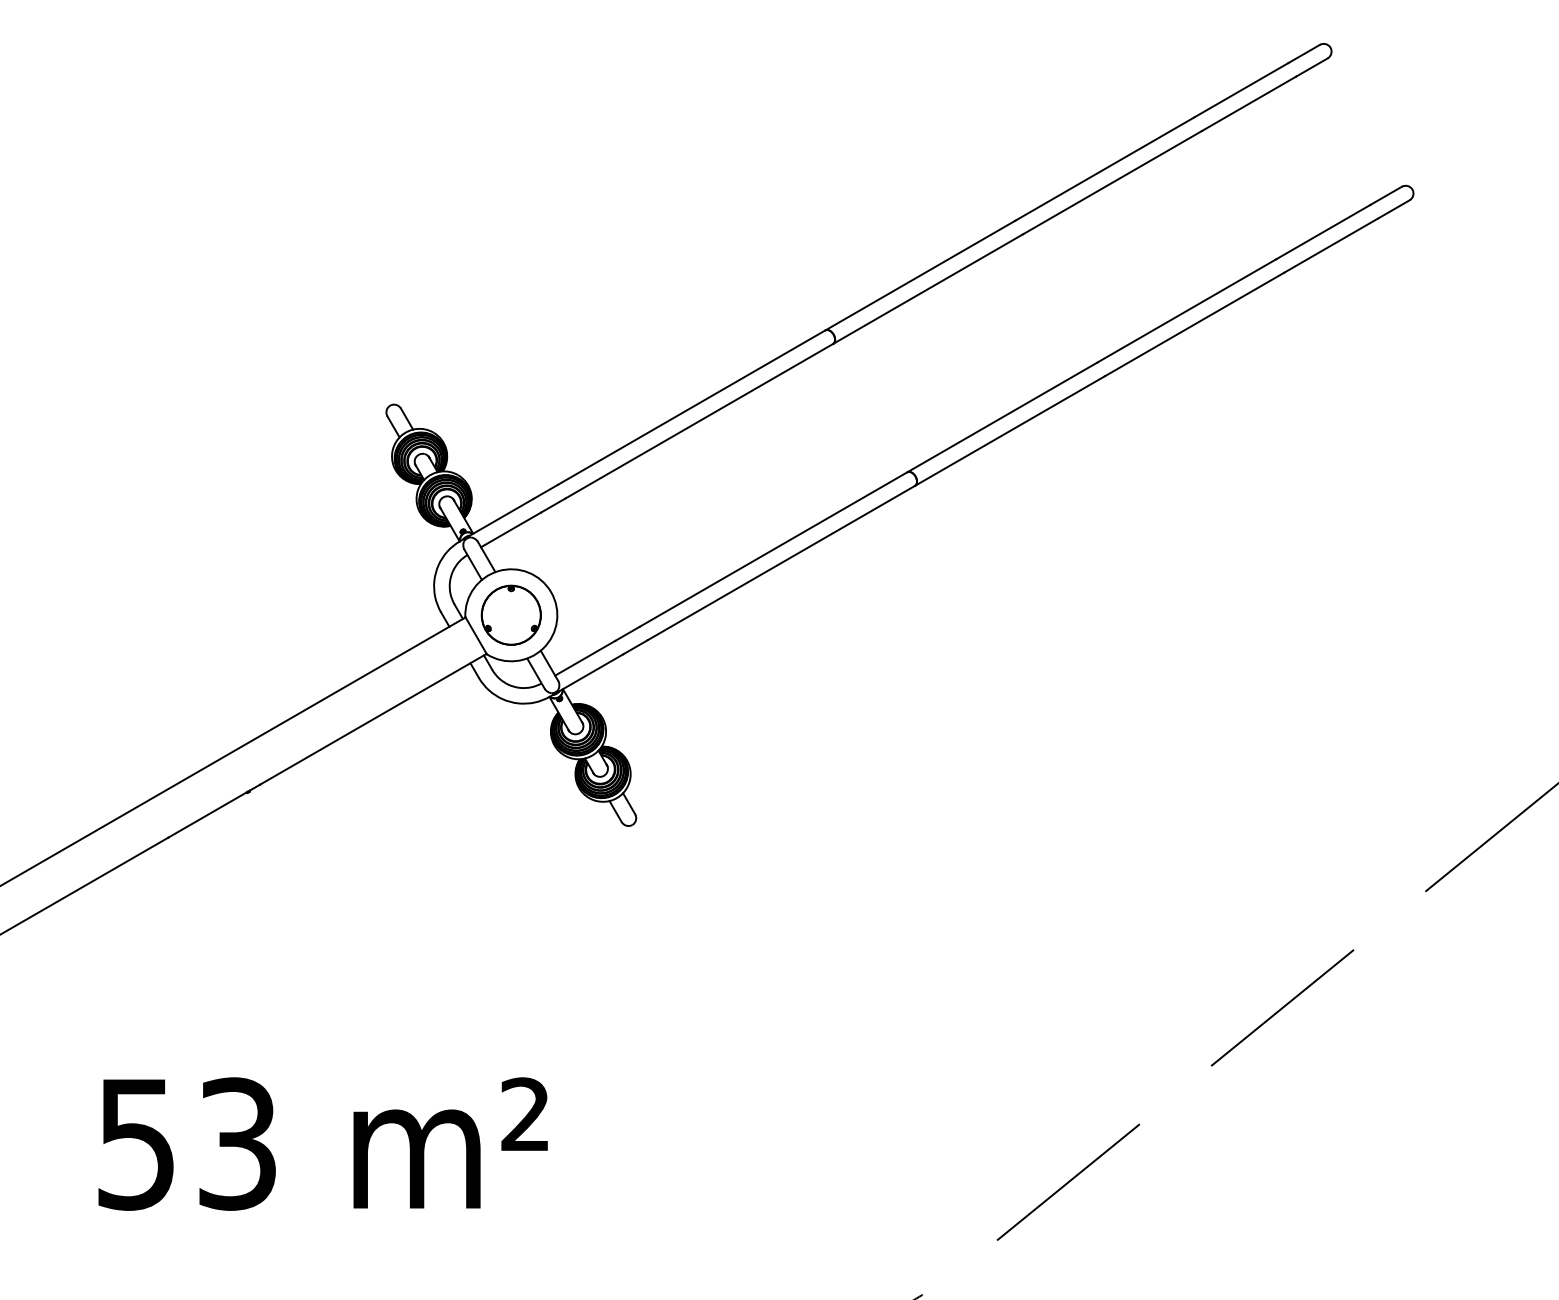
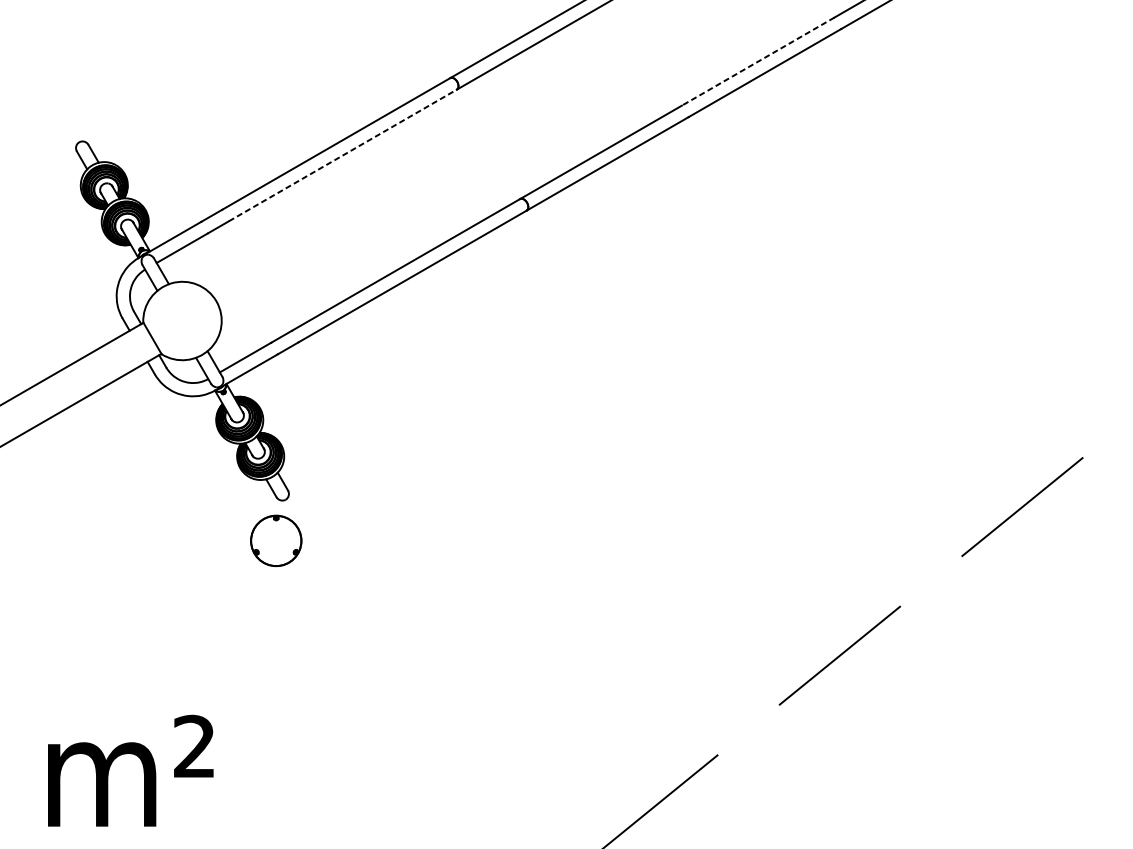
line: (1186, 311) -> (758, 62), solid -> dashed
line: (699, 420) -> (342, 154), solid -> dashed
part: (510, 614) -> (275, 540), moved

